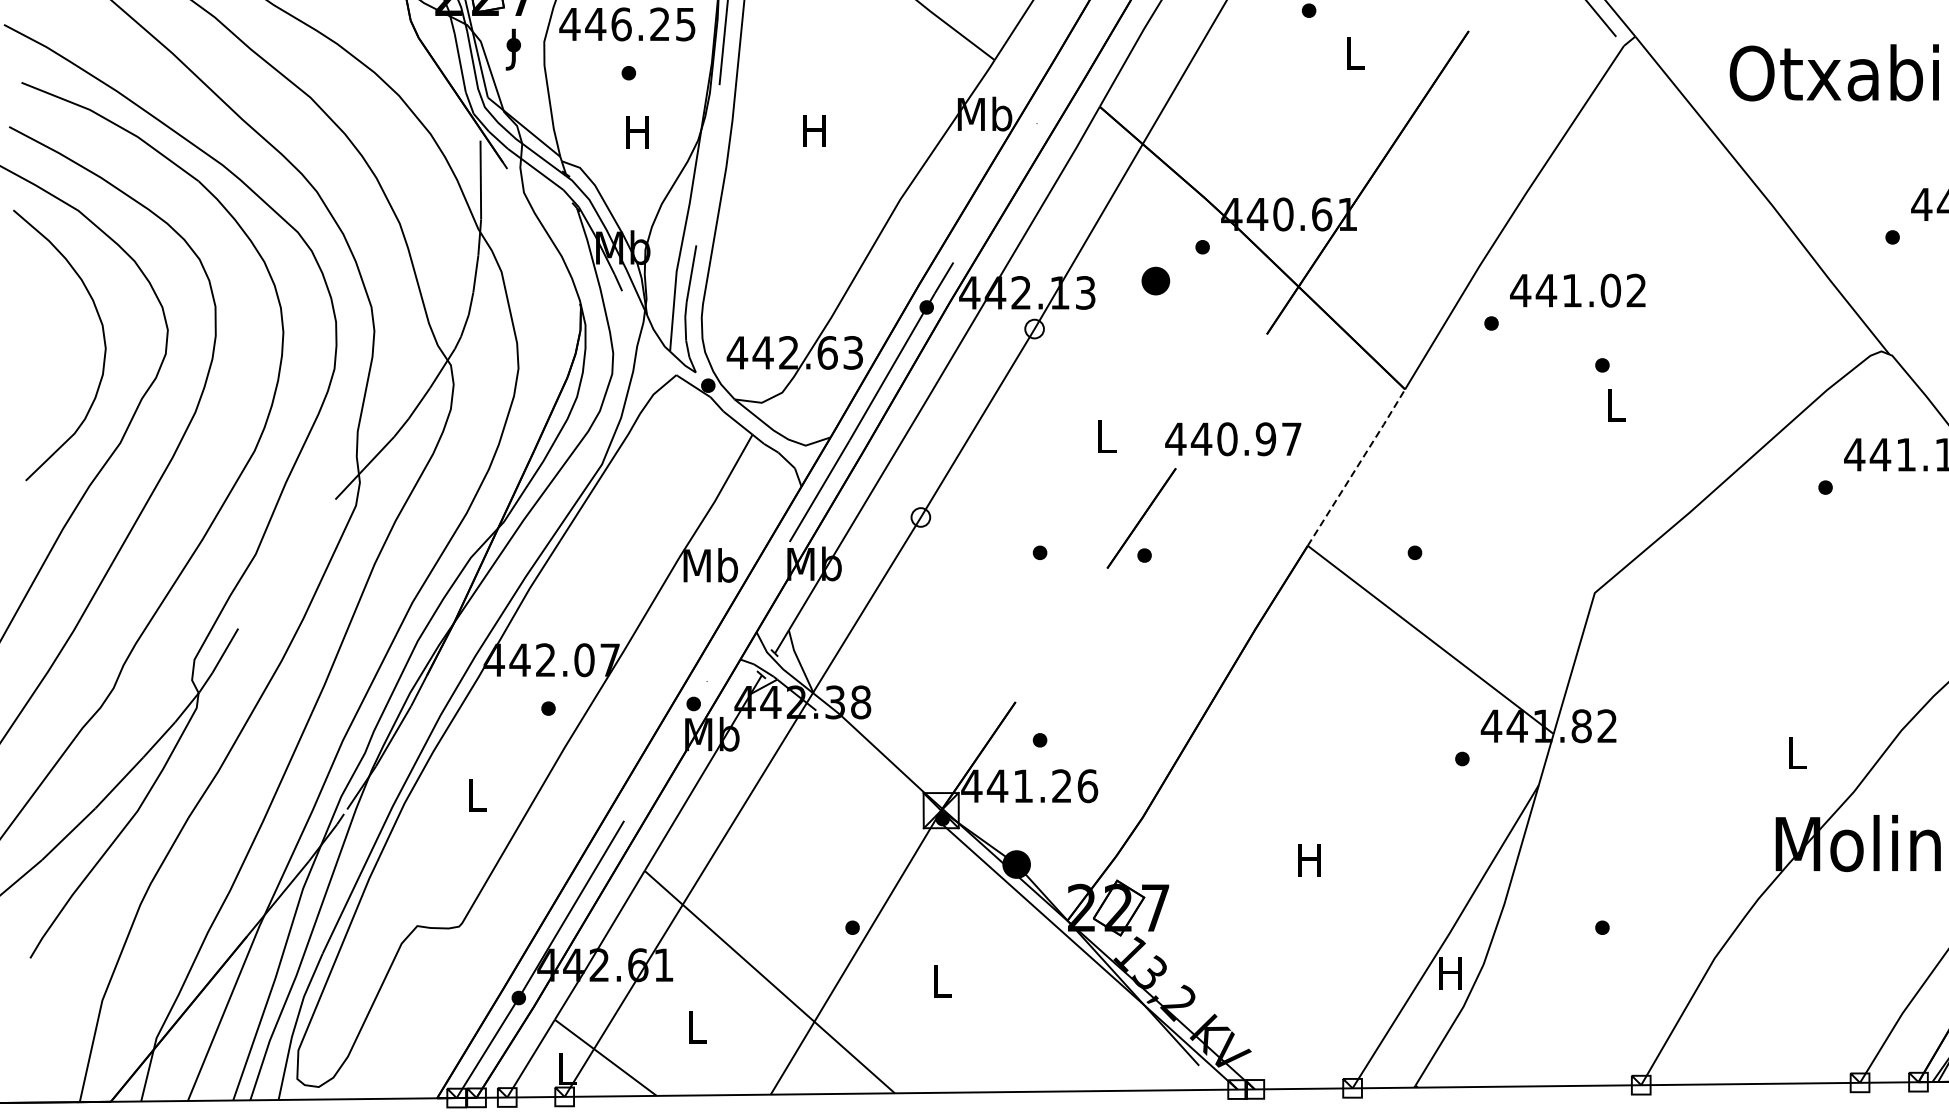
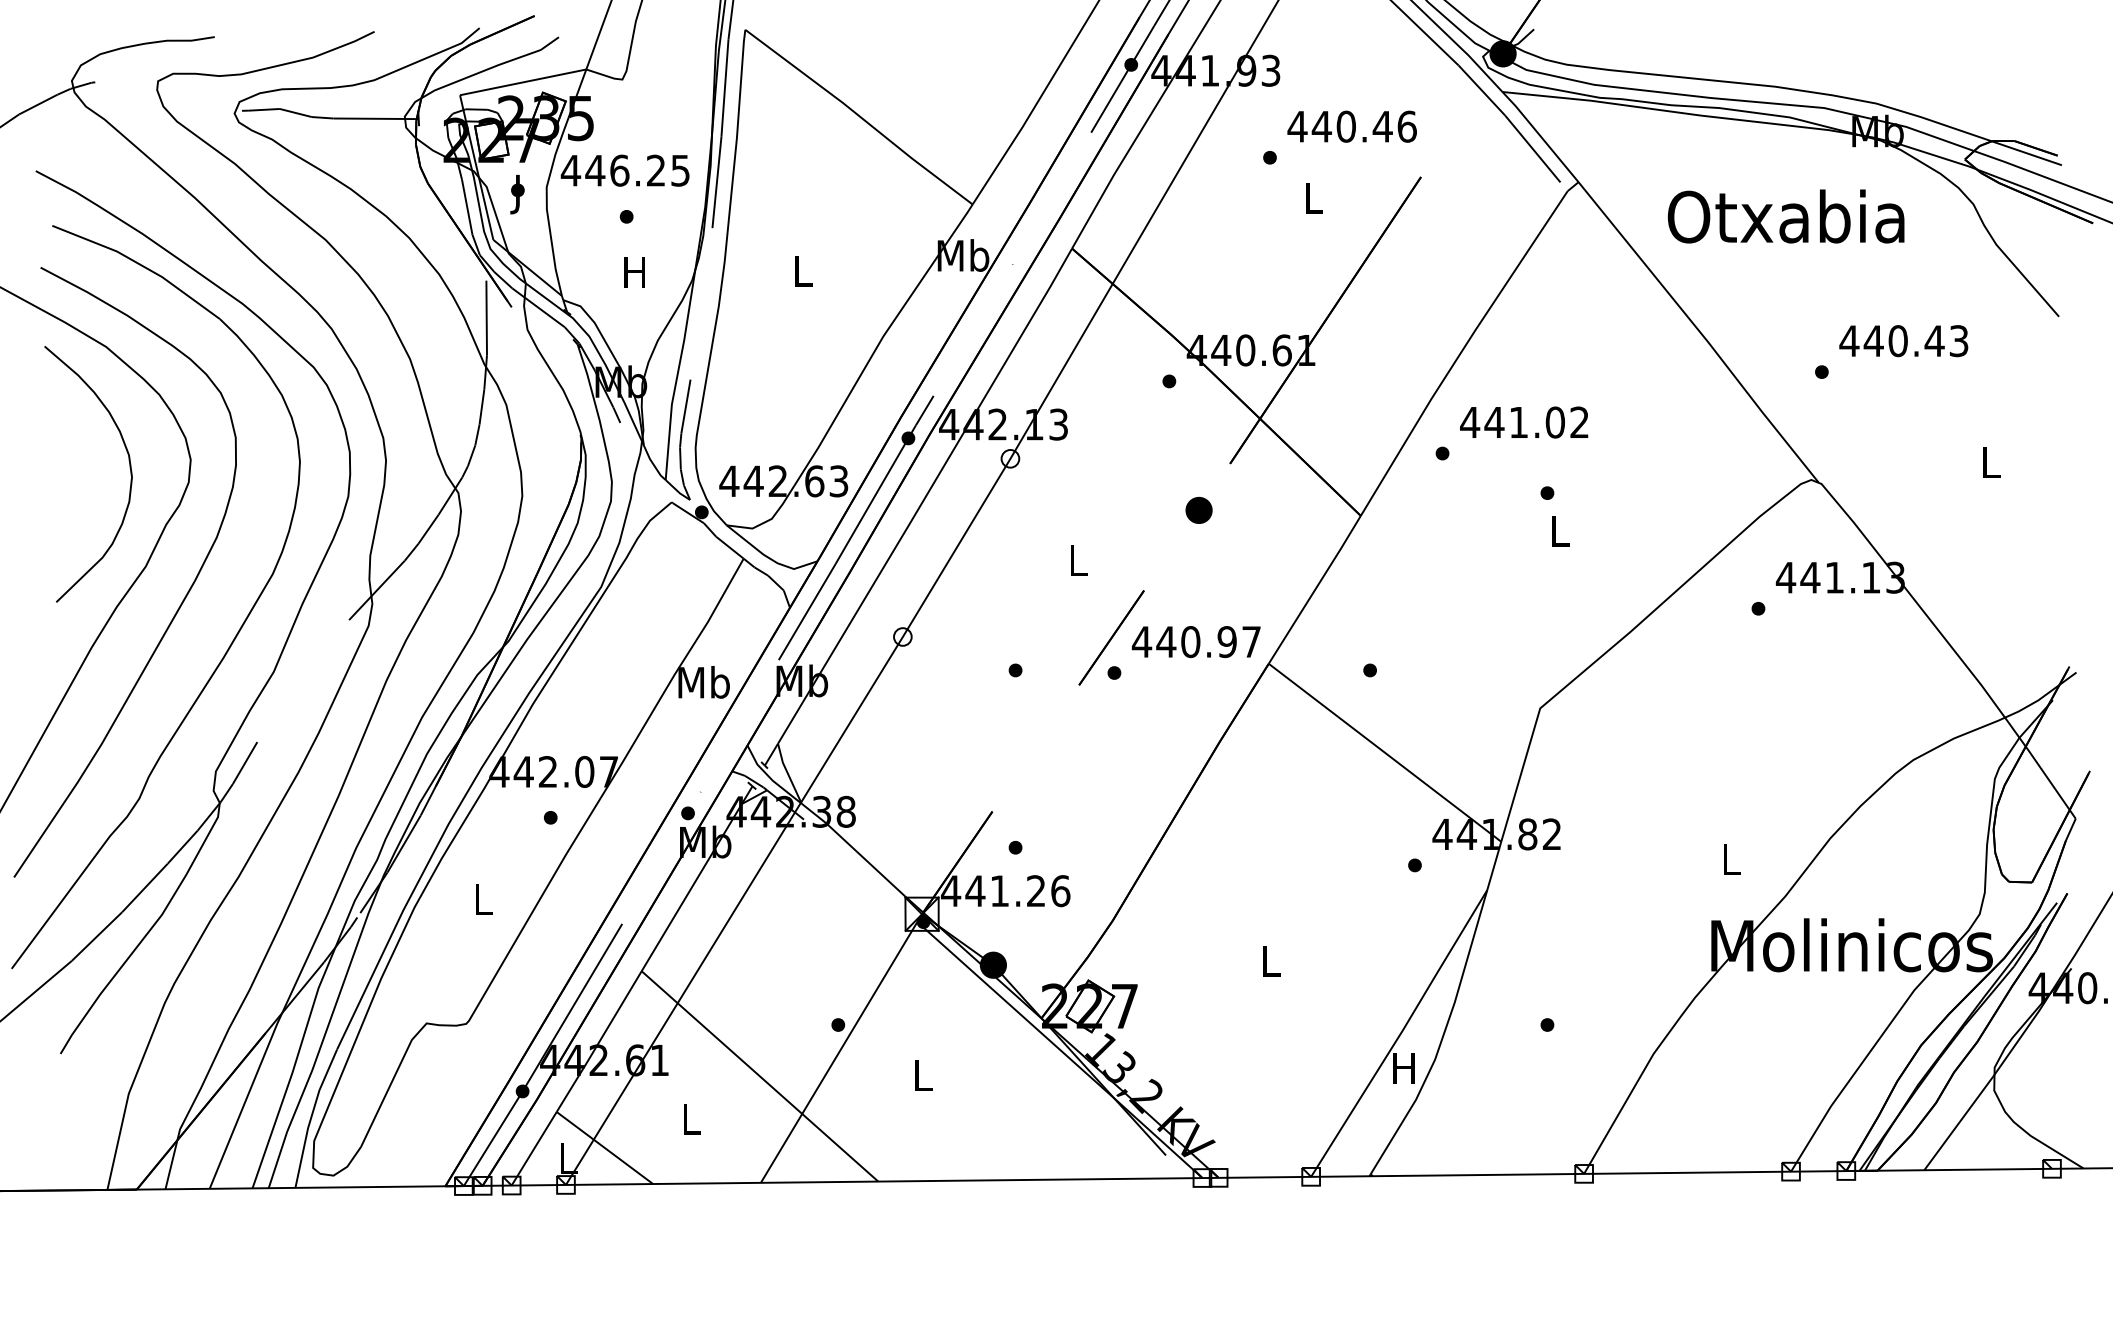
text: (814, 131) -> (802, 271), H -> L
part: (1155, 280) -> (1198, 509), moved
text: (1232, 439) -> (1195, 642), moved
line: (1357, 467) -> (1315, 589), dashed -> solid
text: (1309, 860) -> (1270, 961), H -> L

